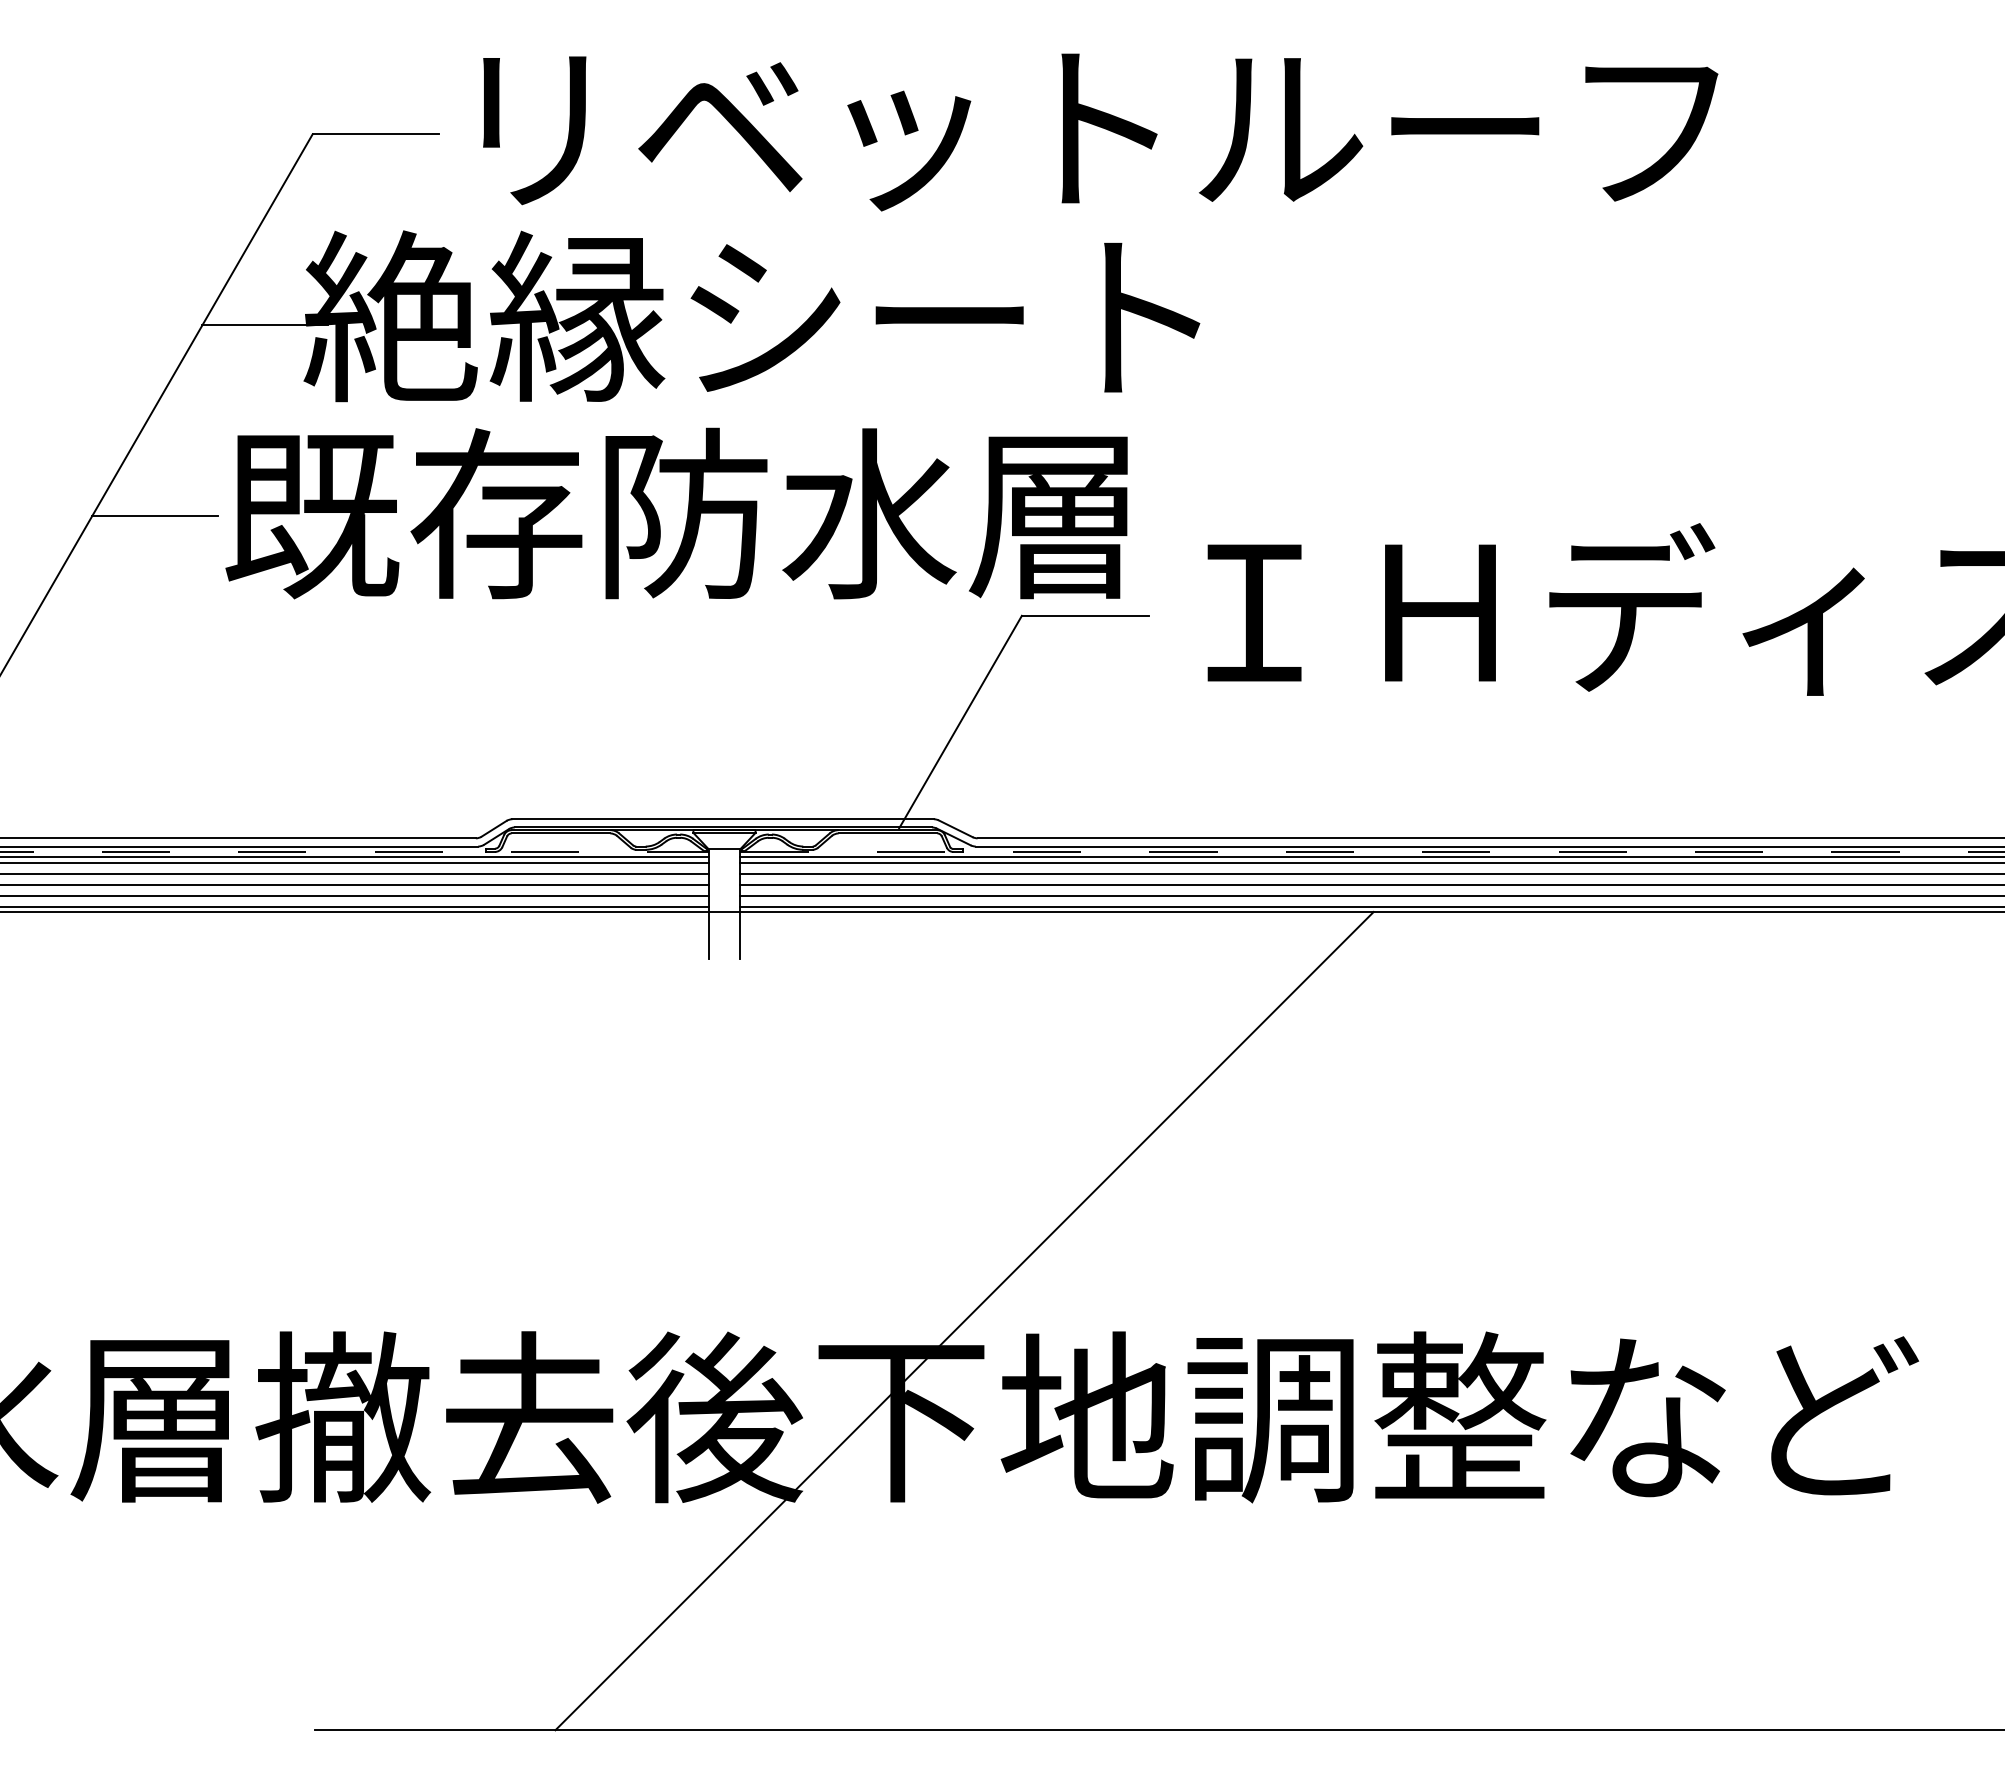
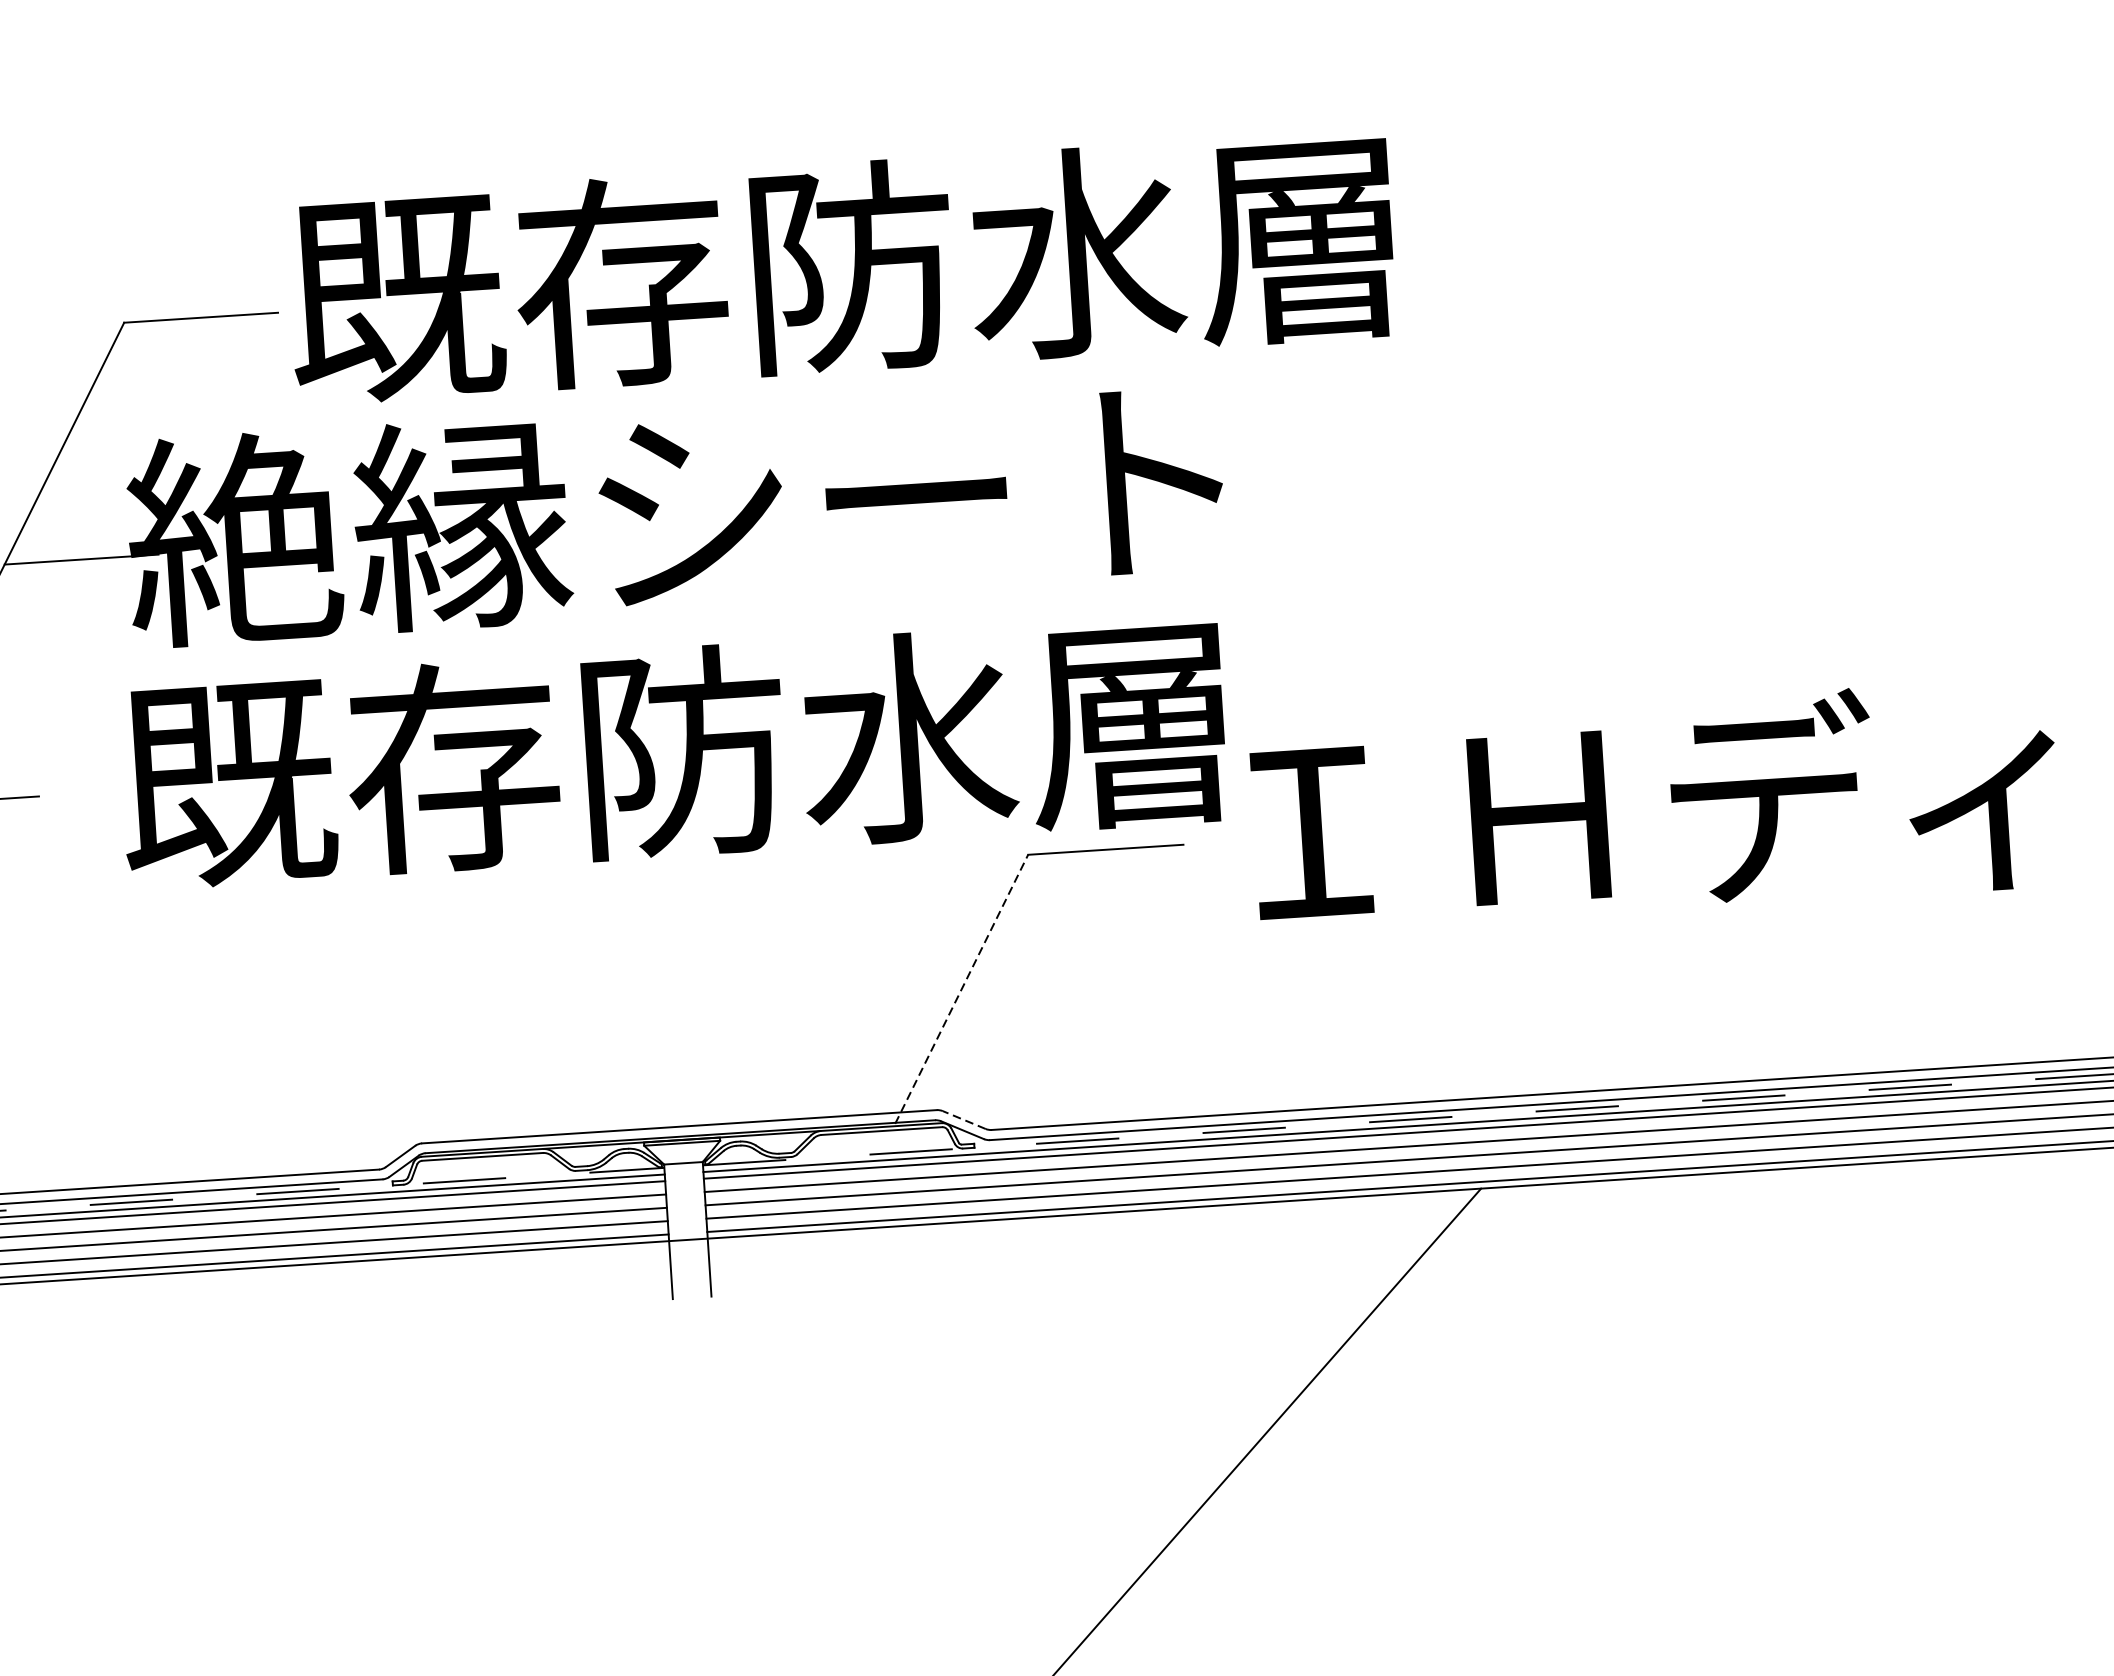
text: (1083, 126) -> (1064, 252), リベットルーフ -> 既存防水層
text: (676, 513) -> (672, 752), moved
line: (960, 722) -> (961, 989), solid -> dashed
line: (955, 828) -> (963, 1119), solid -> dashed

